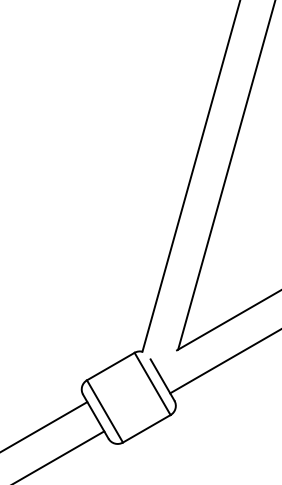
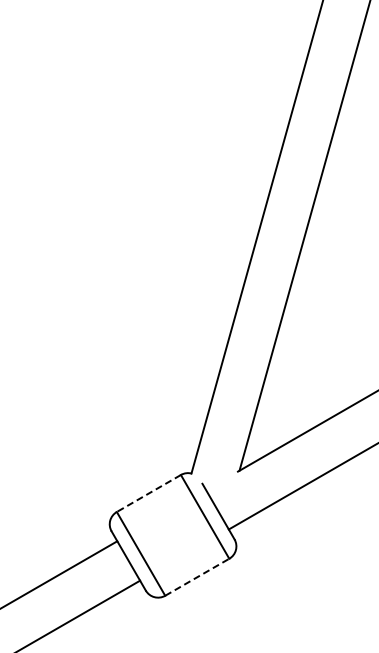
line: (110, 366) -> (148, 493), solid -> dashed
line: (146, 428) -> (197, 577), solid -> dashed

